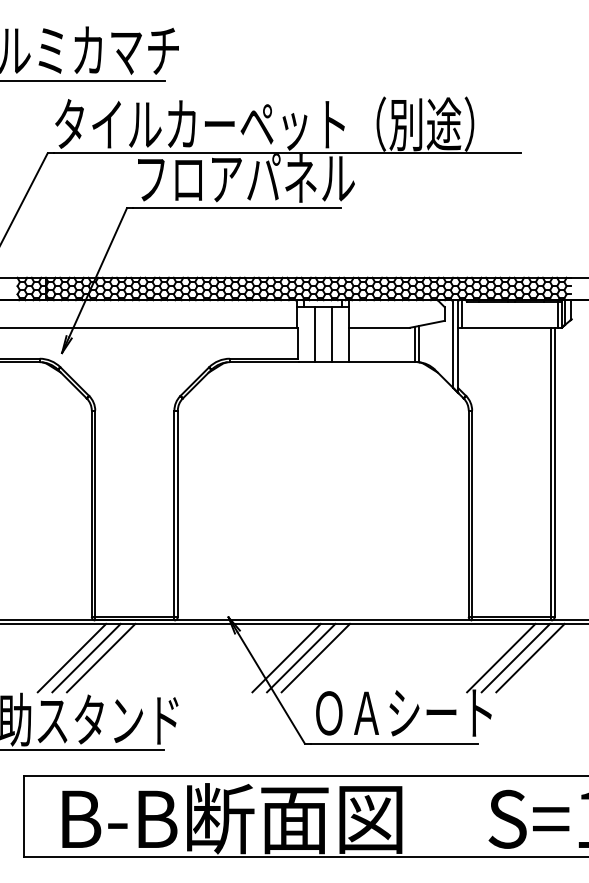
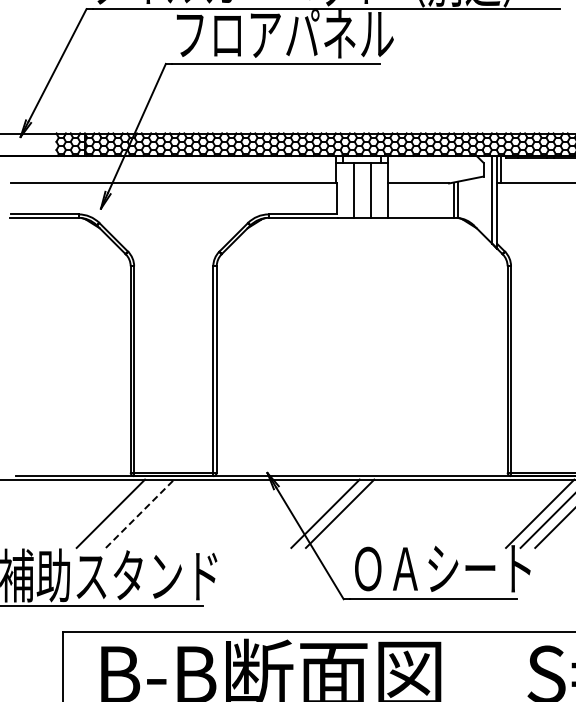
line: (86, 657) -> (125, 513), removed
line: (101, 657) -> (140, 513), solid -> dashed
line: (315, 657) -> (354, 513), removed

